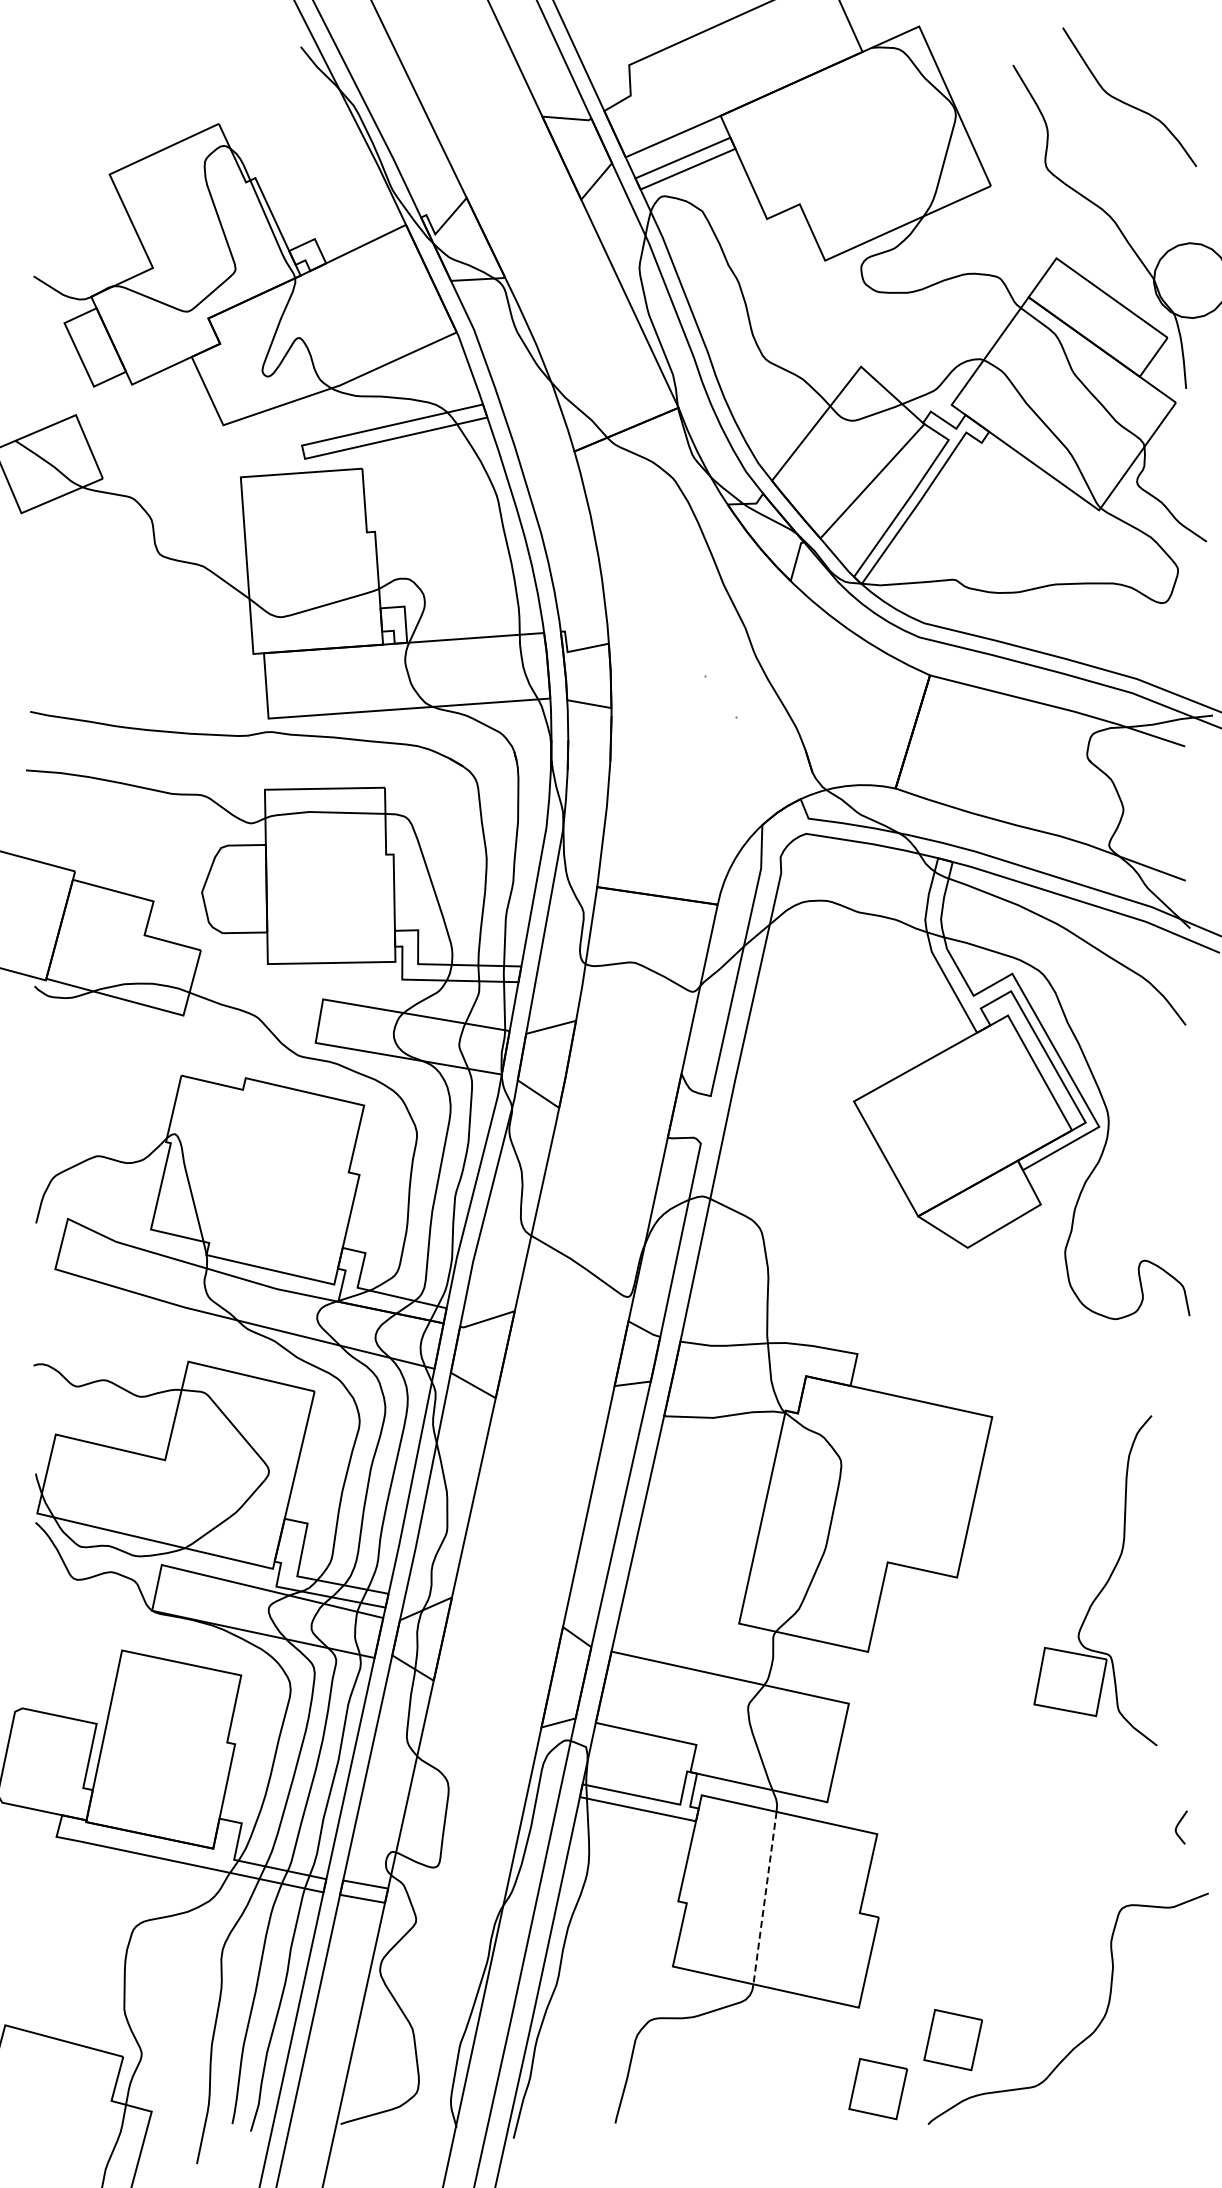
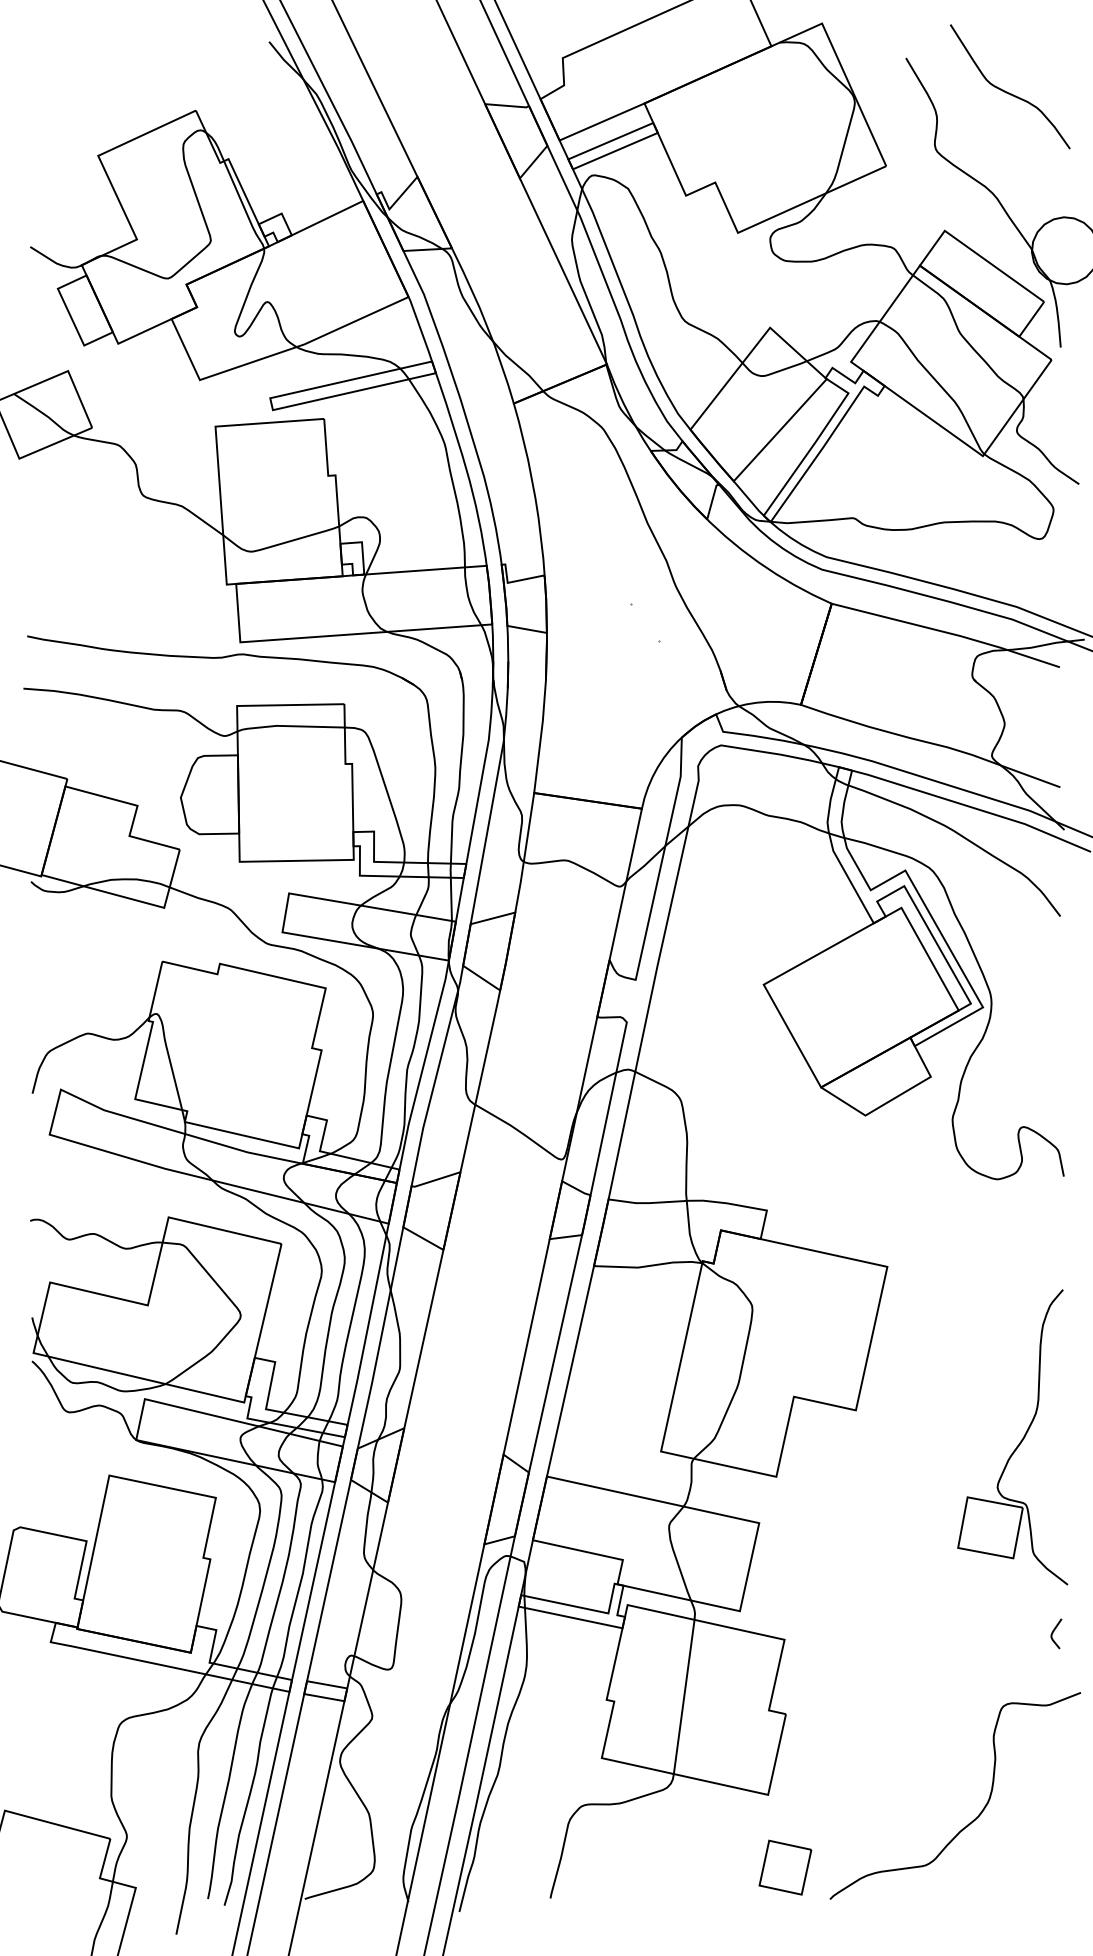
part: (1104, 1584) -> (1020, 1440), moved
line: (765, 1898) -> (684, 1697), dashed -> solid
part: (953, 2040) -> (852, 1824), removed

